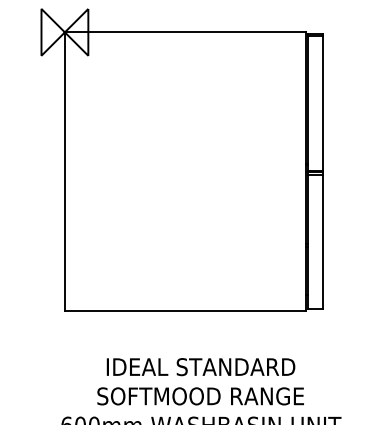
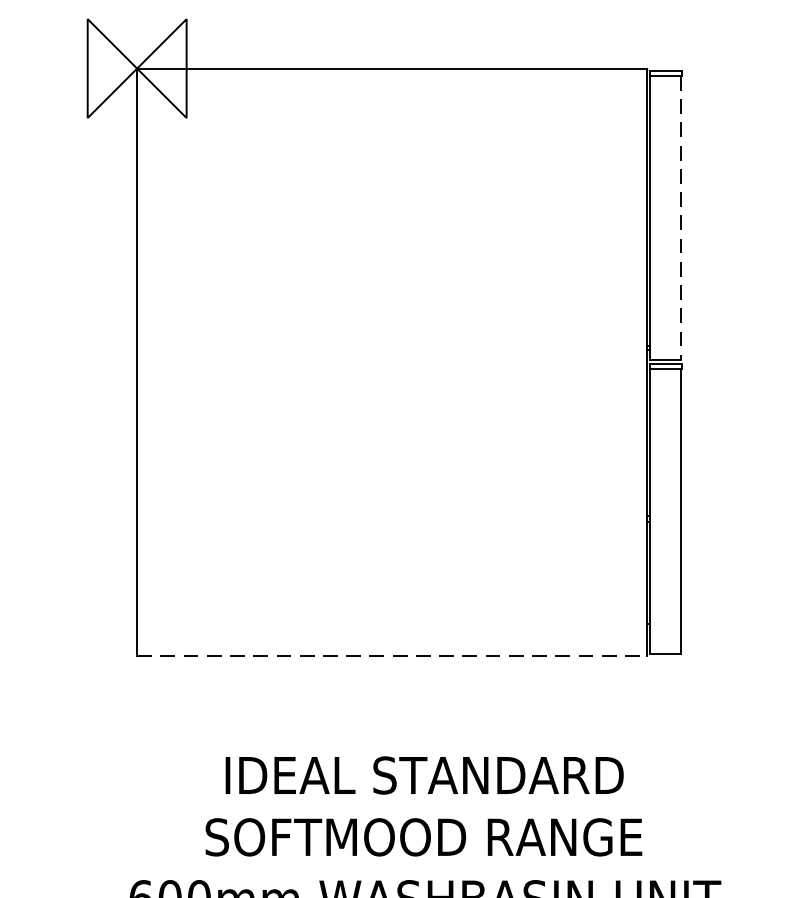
line: (322, 103) -> (681, 218), solid -> dashed
line: (185, 310) -> (391, 655), solid -> dashed

